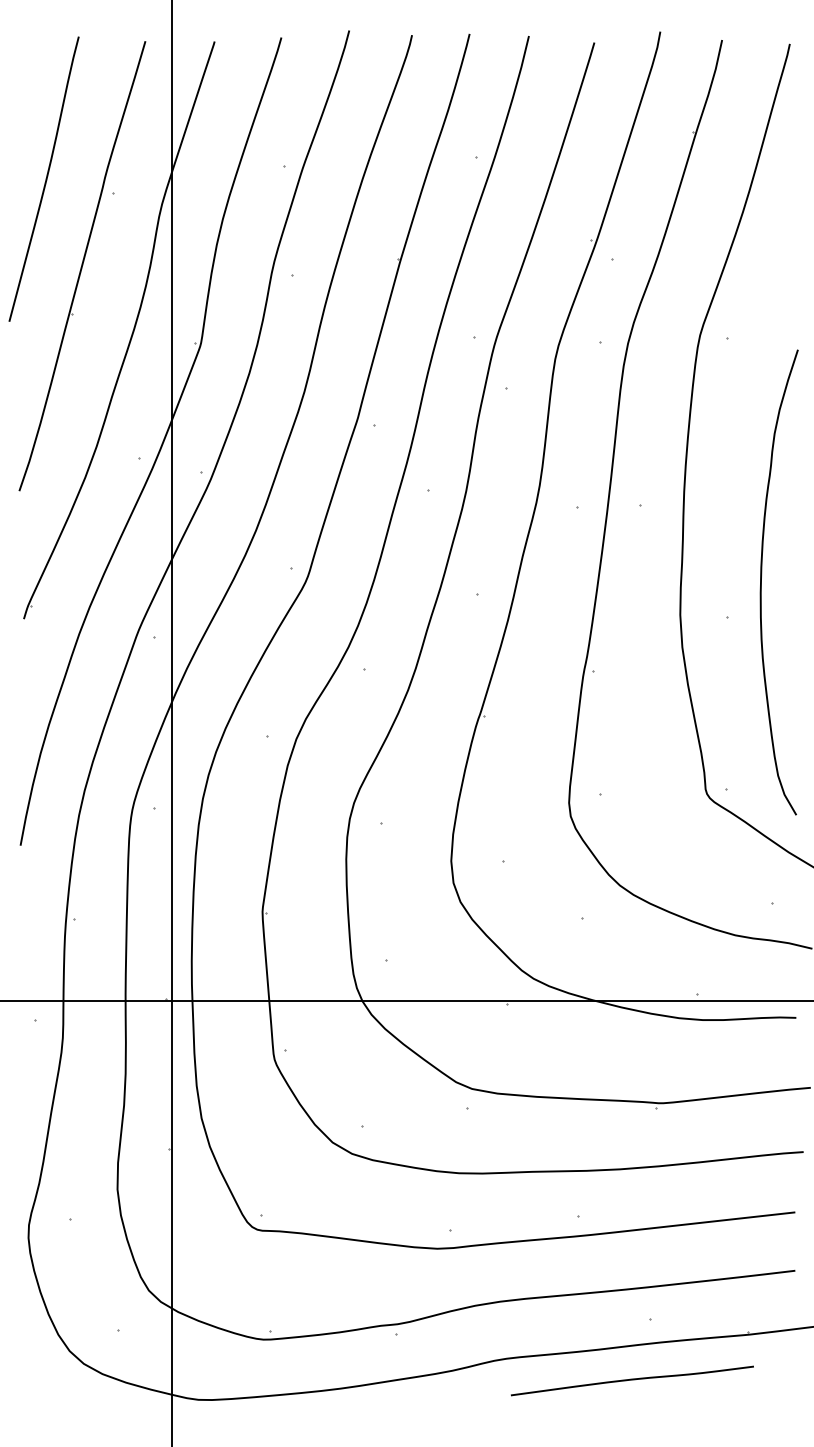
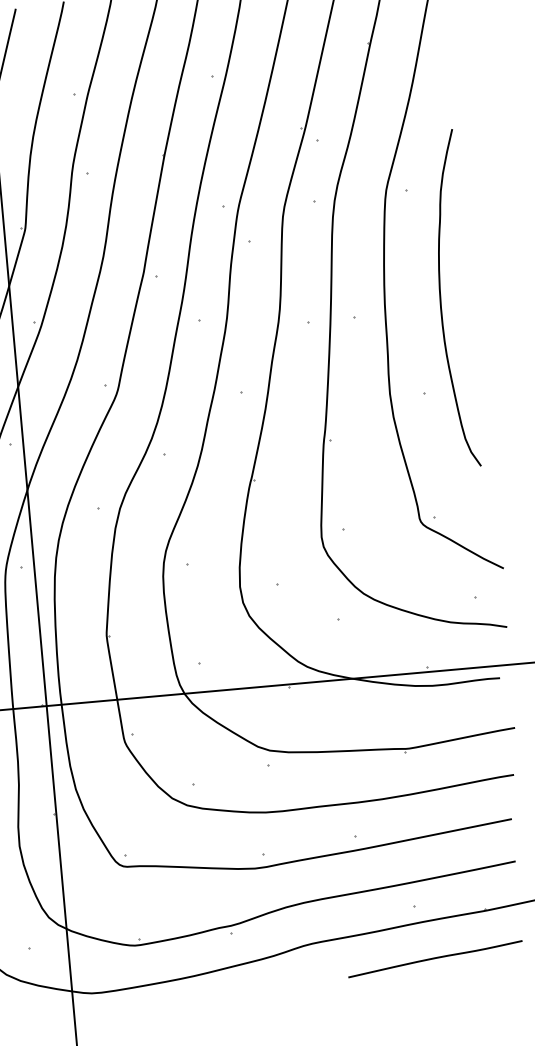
curve: (761, 582) -> (440, 300), moved
curve: (632, 1380) -> (435, 958), moved

